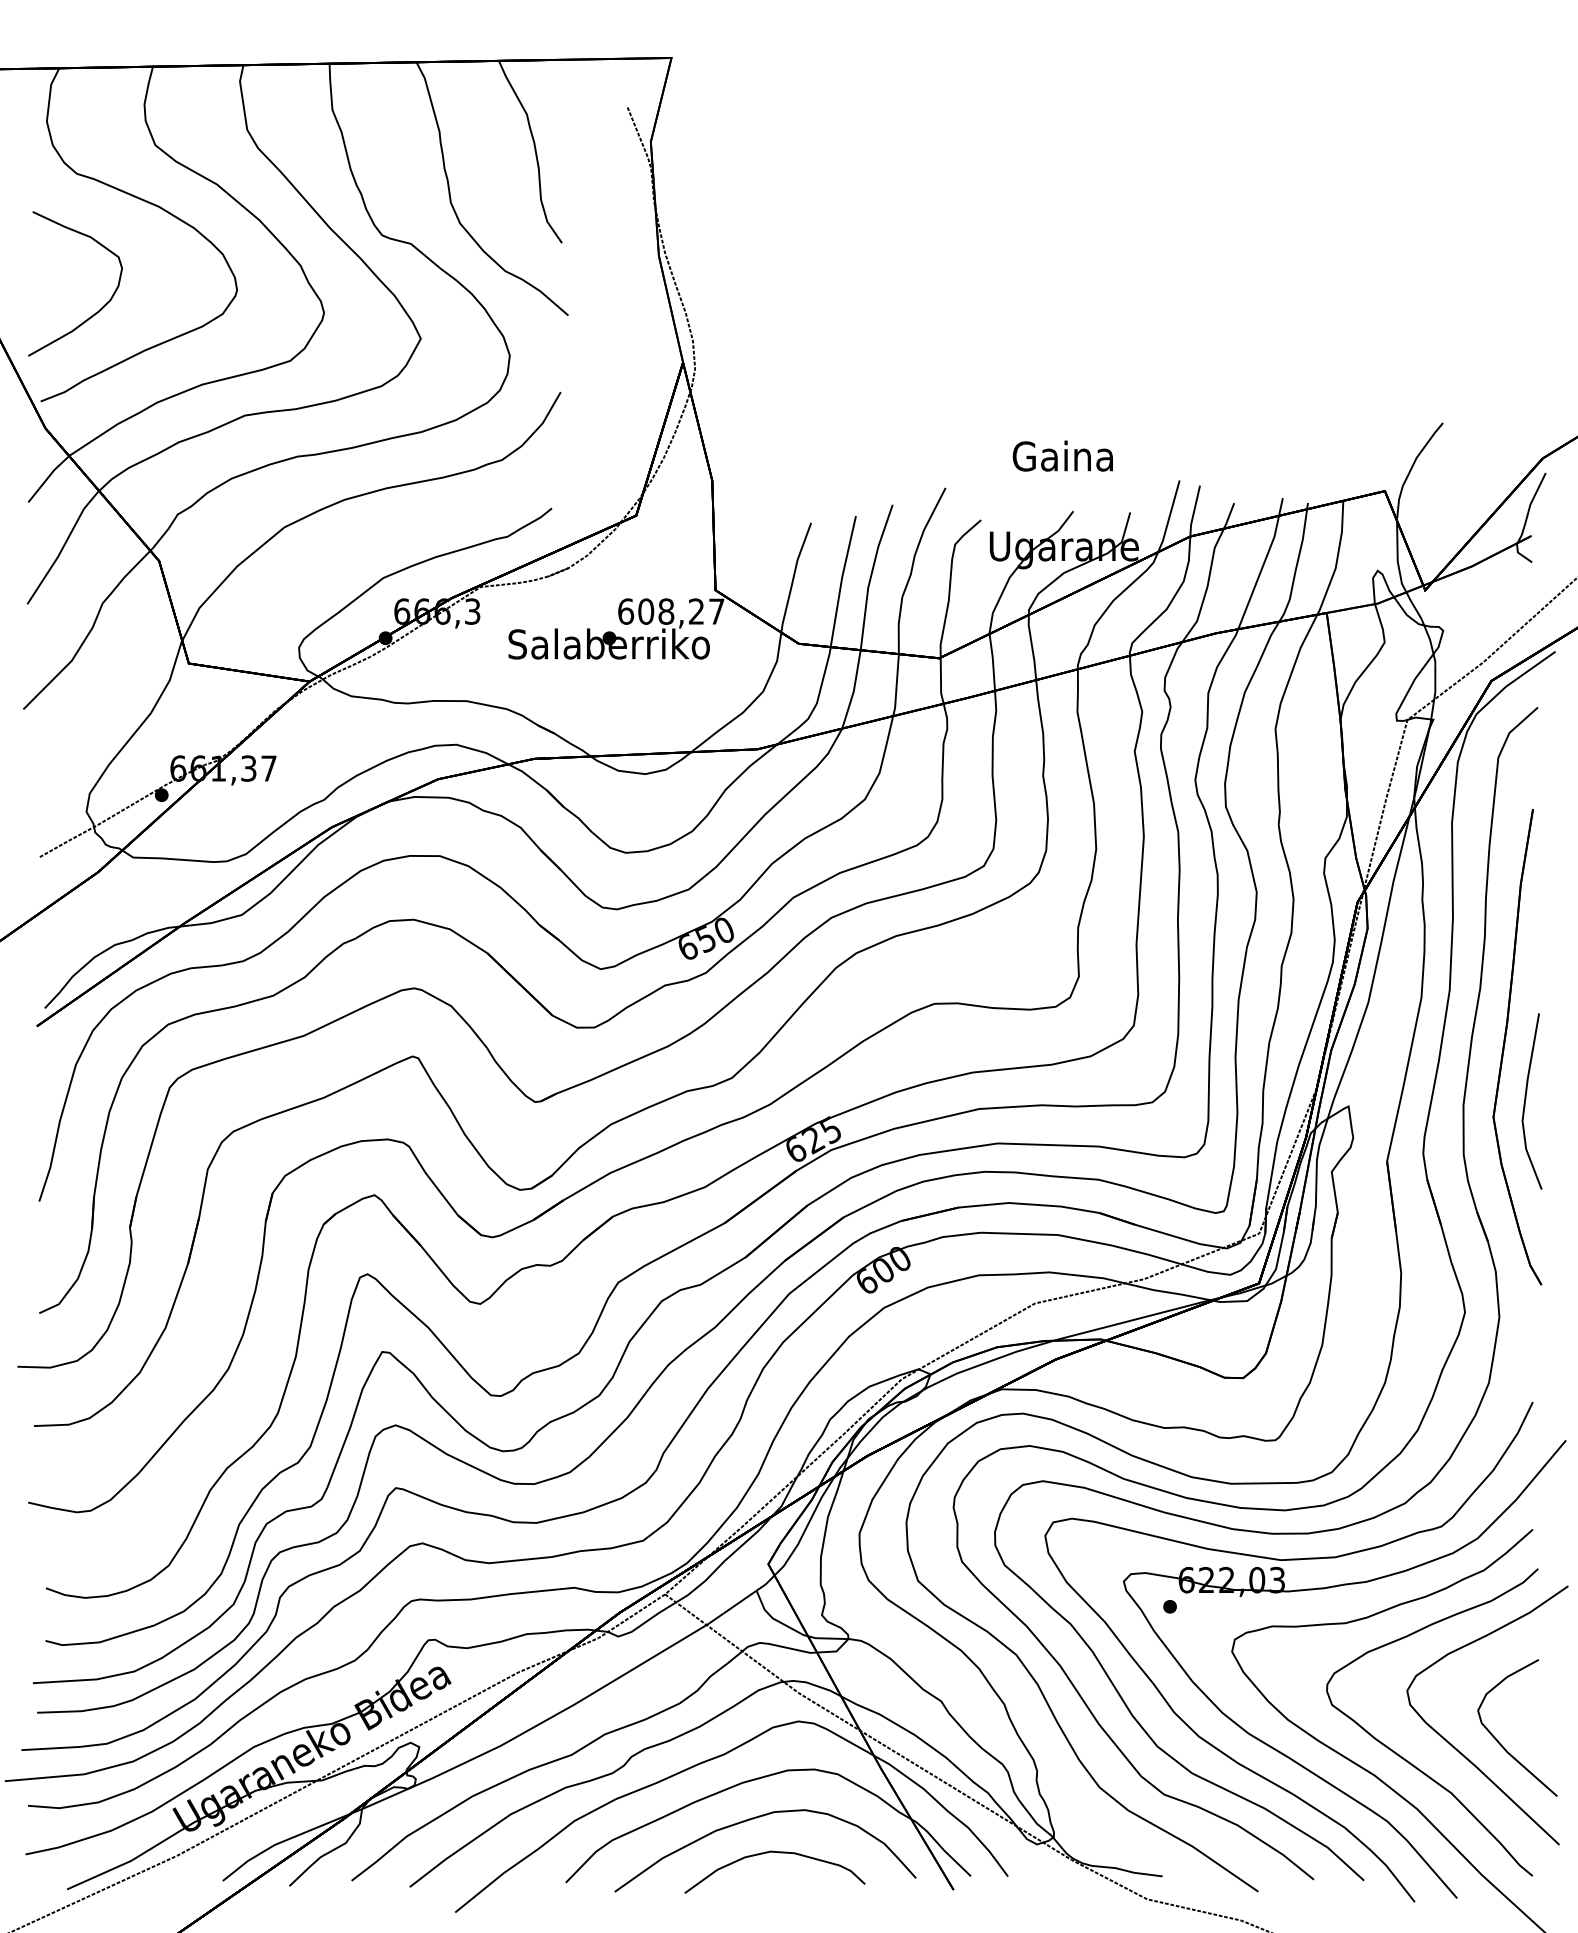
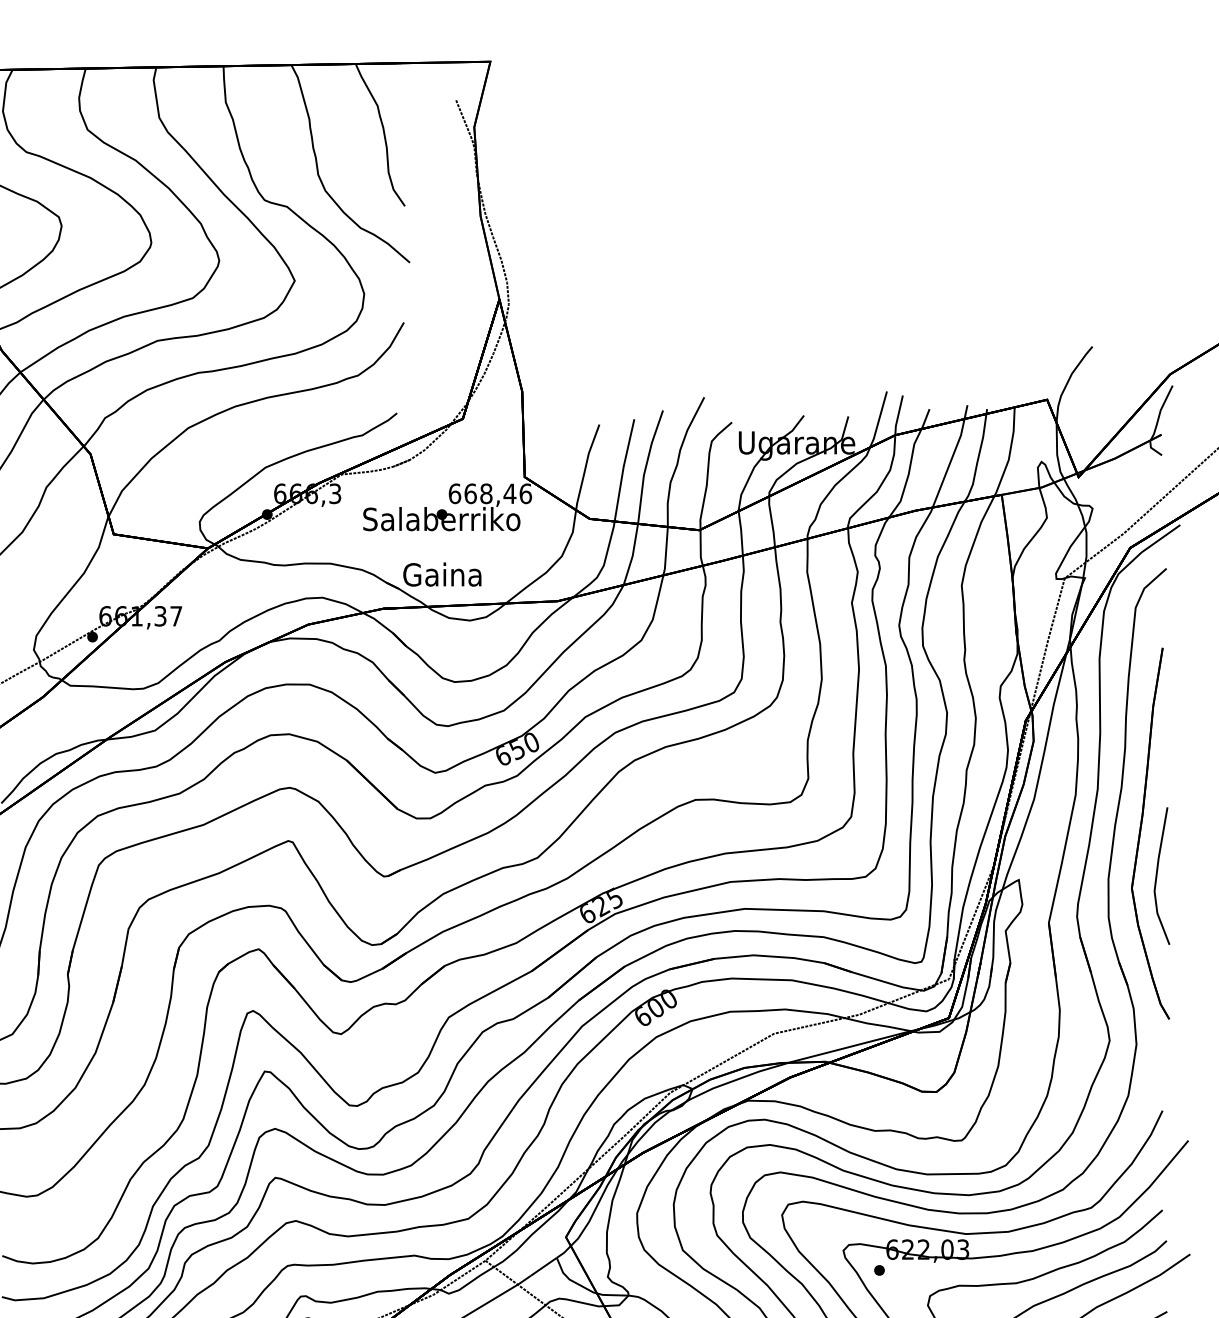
text: (1062, 455) -> (442, 574), moved
text: (681, 611) -> (498, 493), 608,27 -> 668,46

